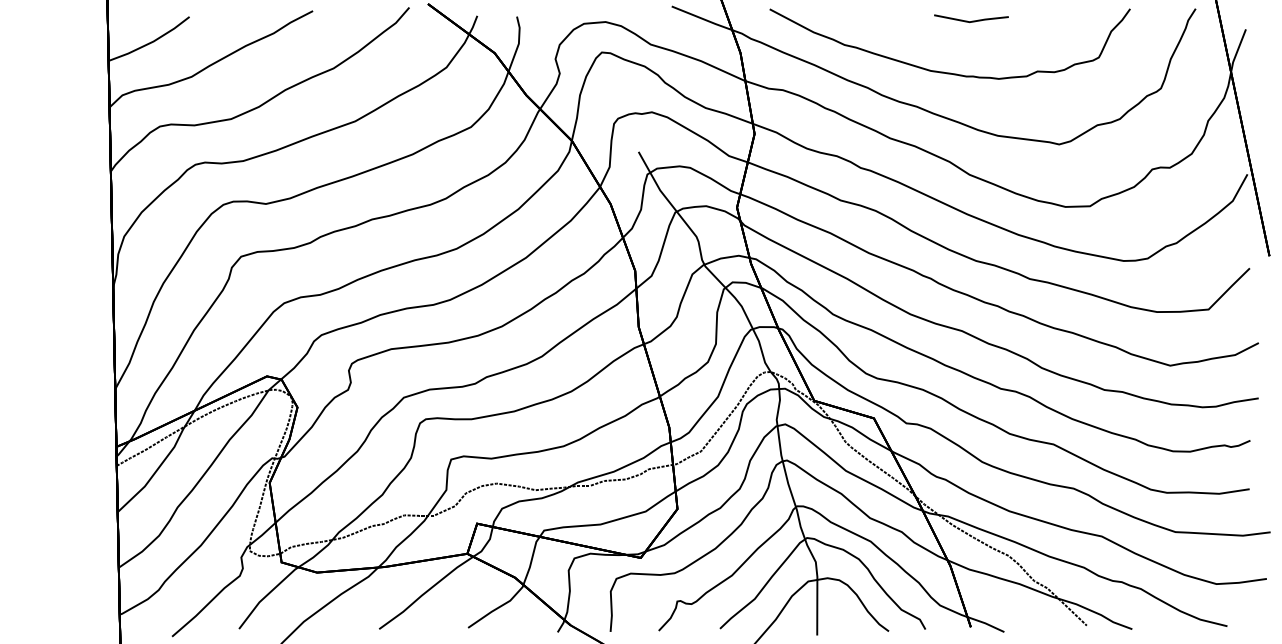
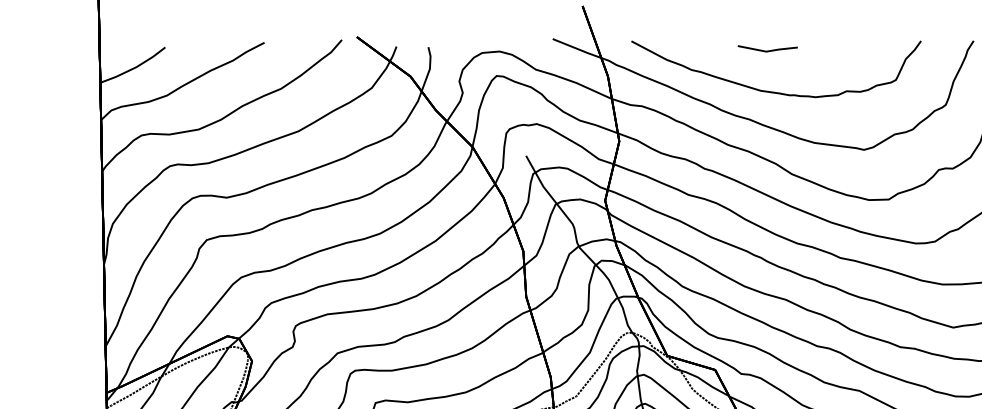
line: (972, 20) -> (768, 50), moved

